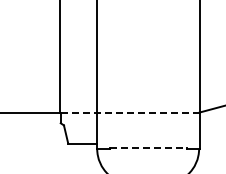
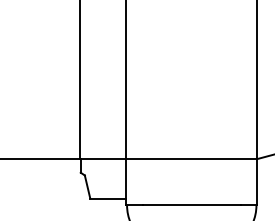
line: (130, 112) -> (169, 159), dashed -> solid
line: (148, 148) -> (192, 204), dashed -> solid

